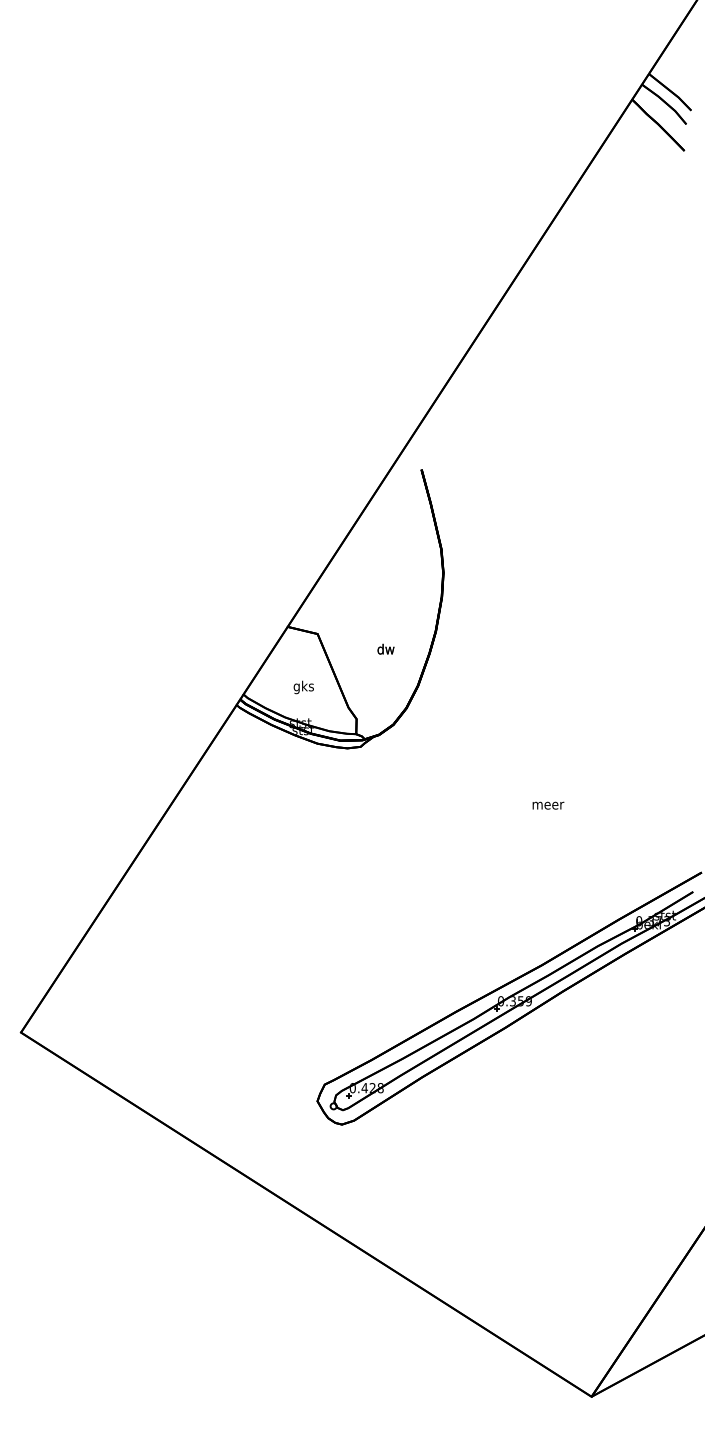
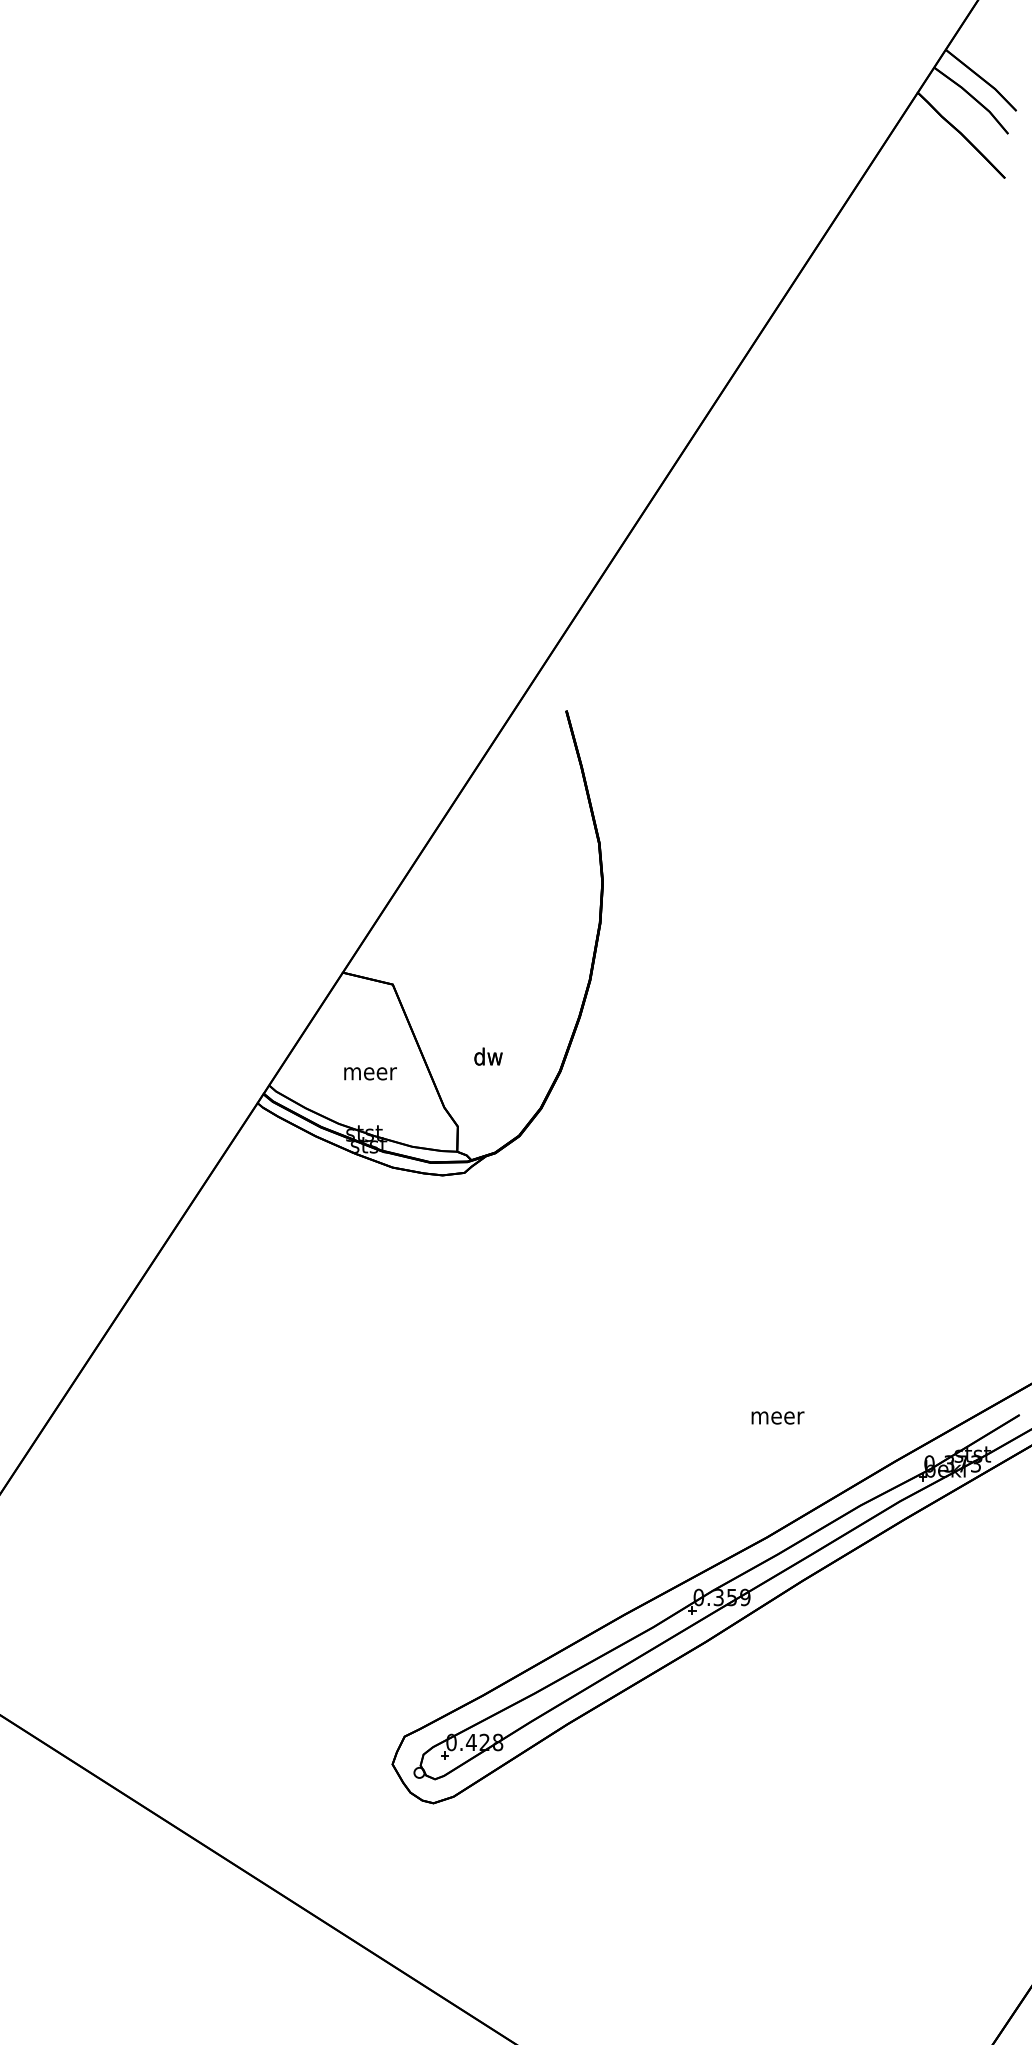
text: (385, 648) -> (487, 1055), moved
text: (304, 687) -> (370, 1073), gks -> meer
text: (548, 805) -> (778, 1417), moved

